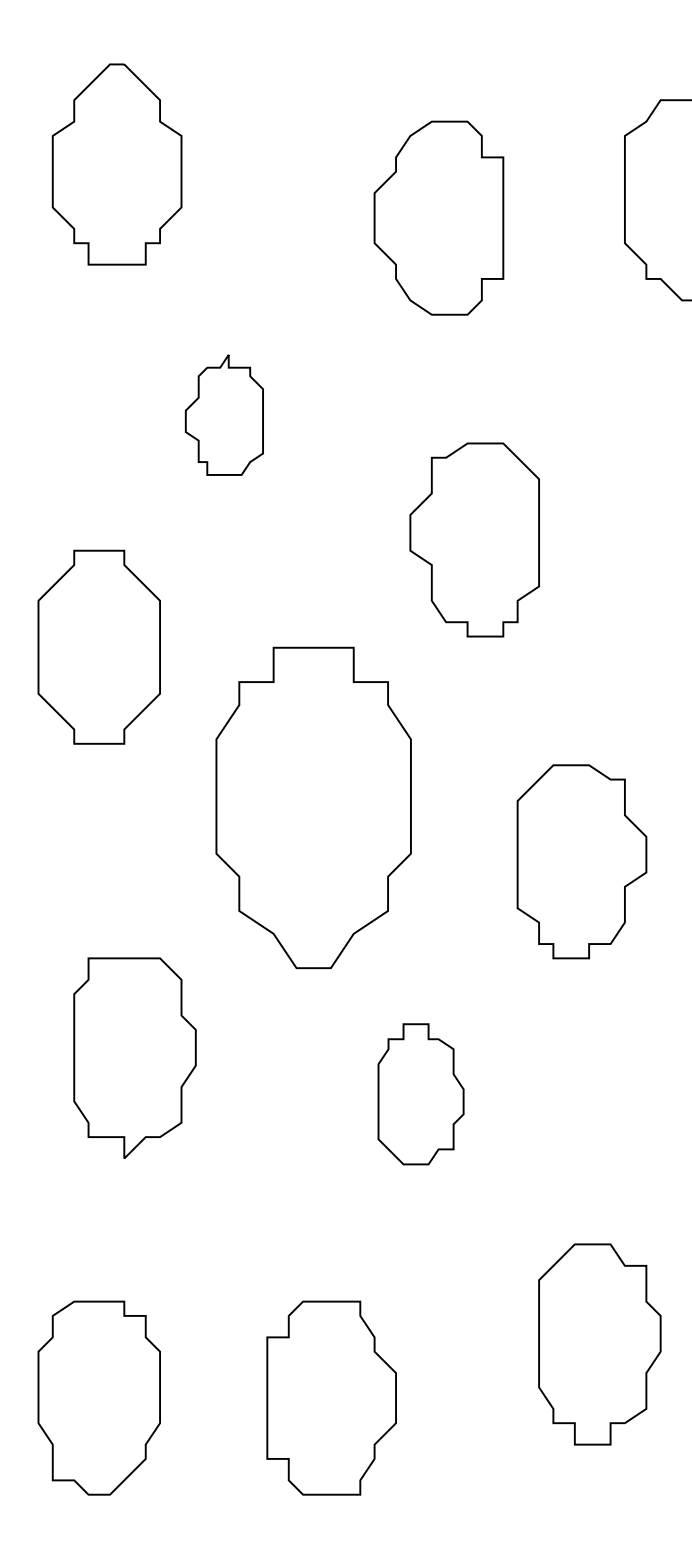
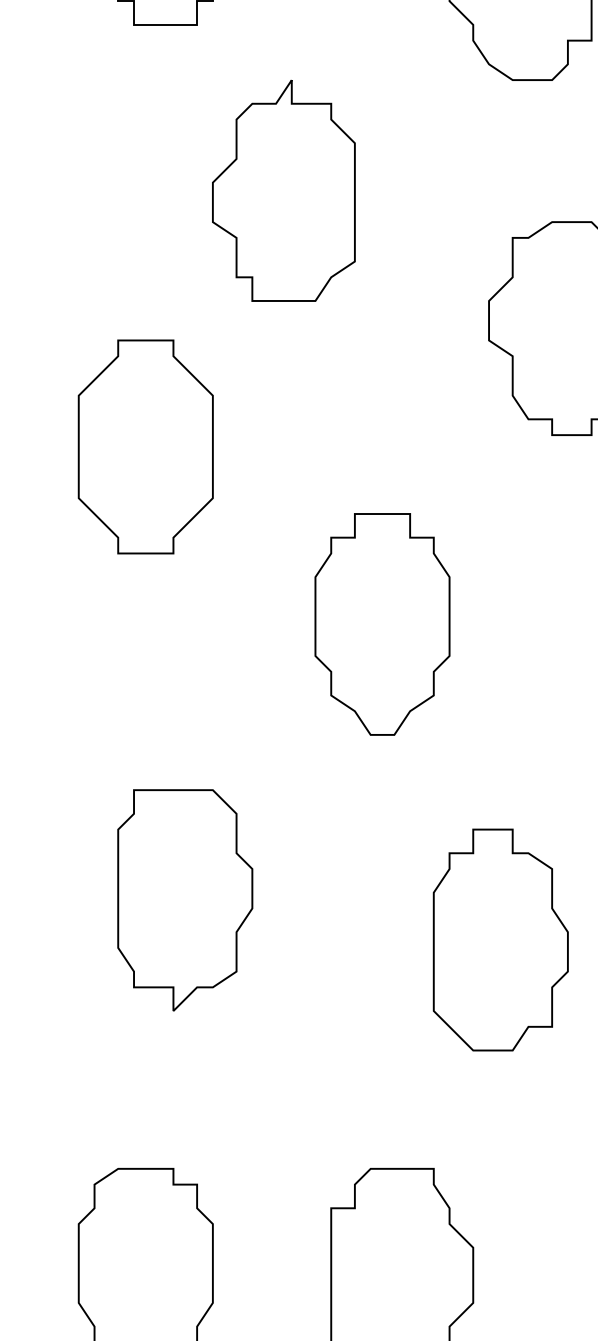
part: (224, 414) -> (283, 190), size x1.67
part: (313, 808) -> (382, 624), size x0.62
part: (420, 1094) -> (500, 940), size x1.43

